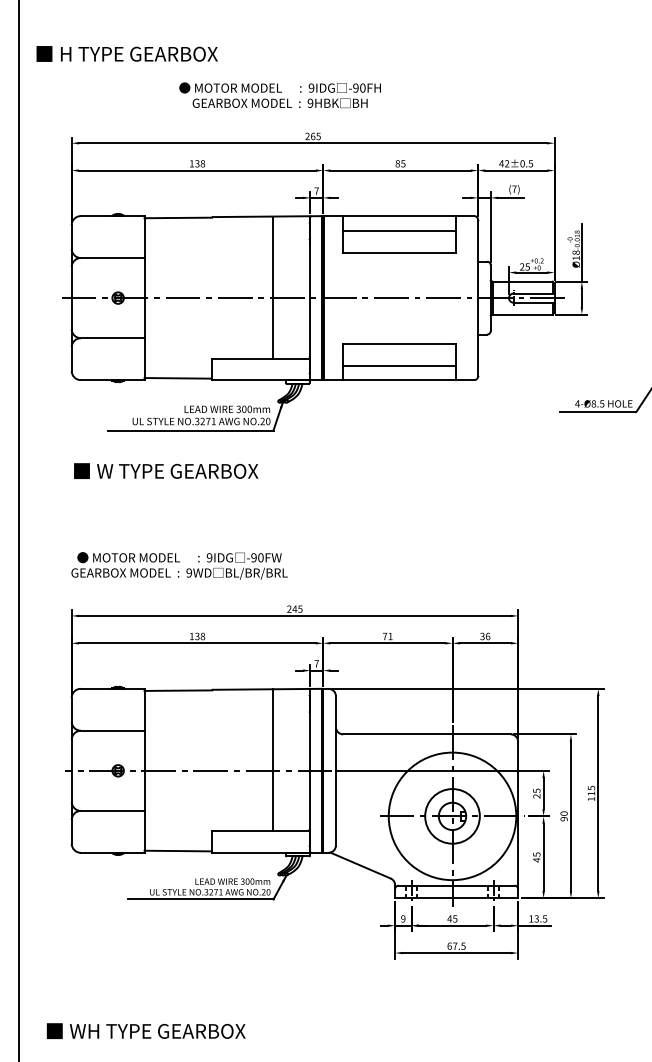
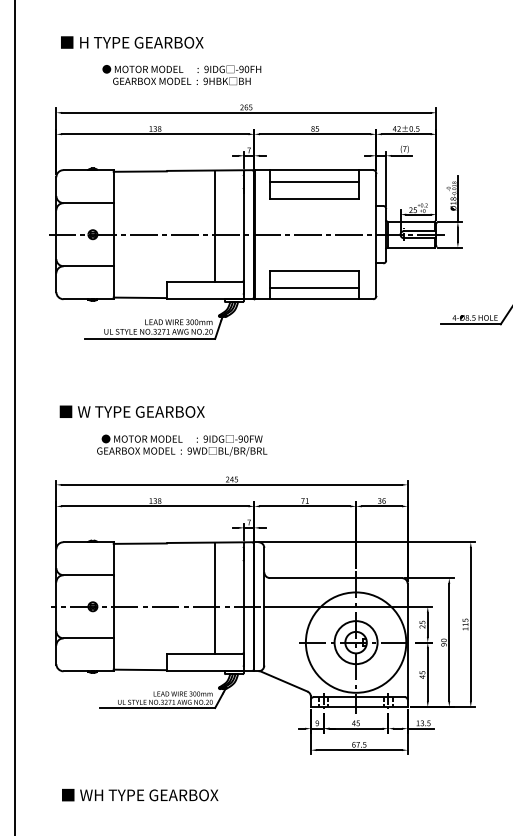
text: (126, 53) -> (131, 42), moved
text: (279, 95) -> (181, 75), moved
text: (166, 470) -> (132, 411), moved
text: (179, 565) -> (182, 445), moved
text: (145, 1030) -> (139, 794), moved

